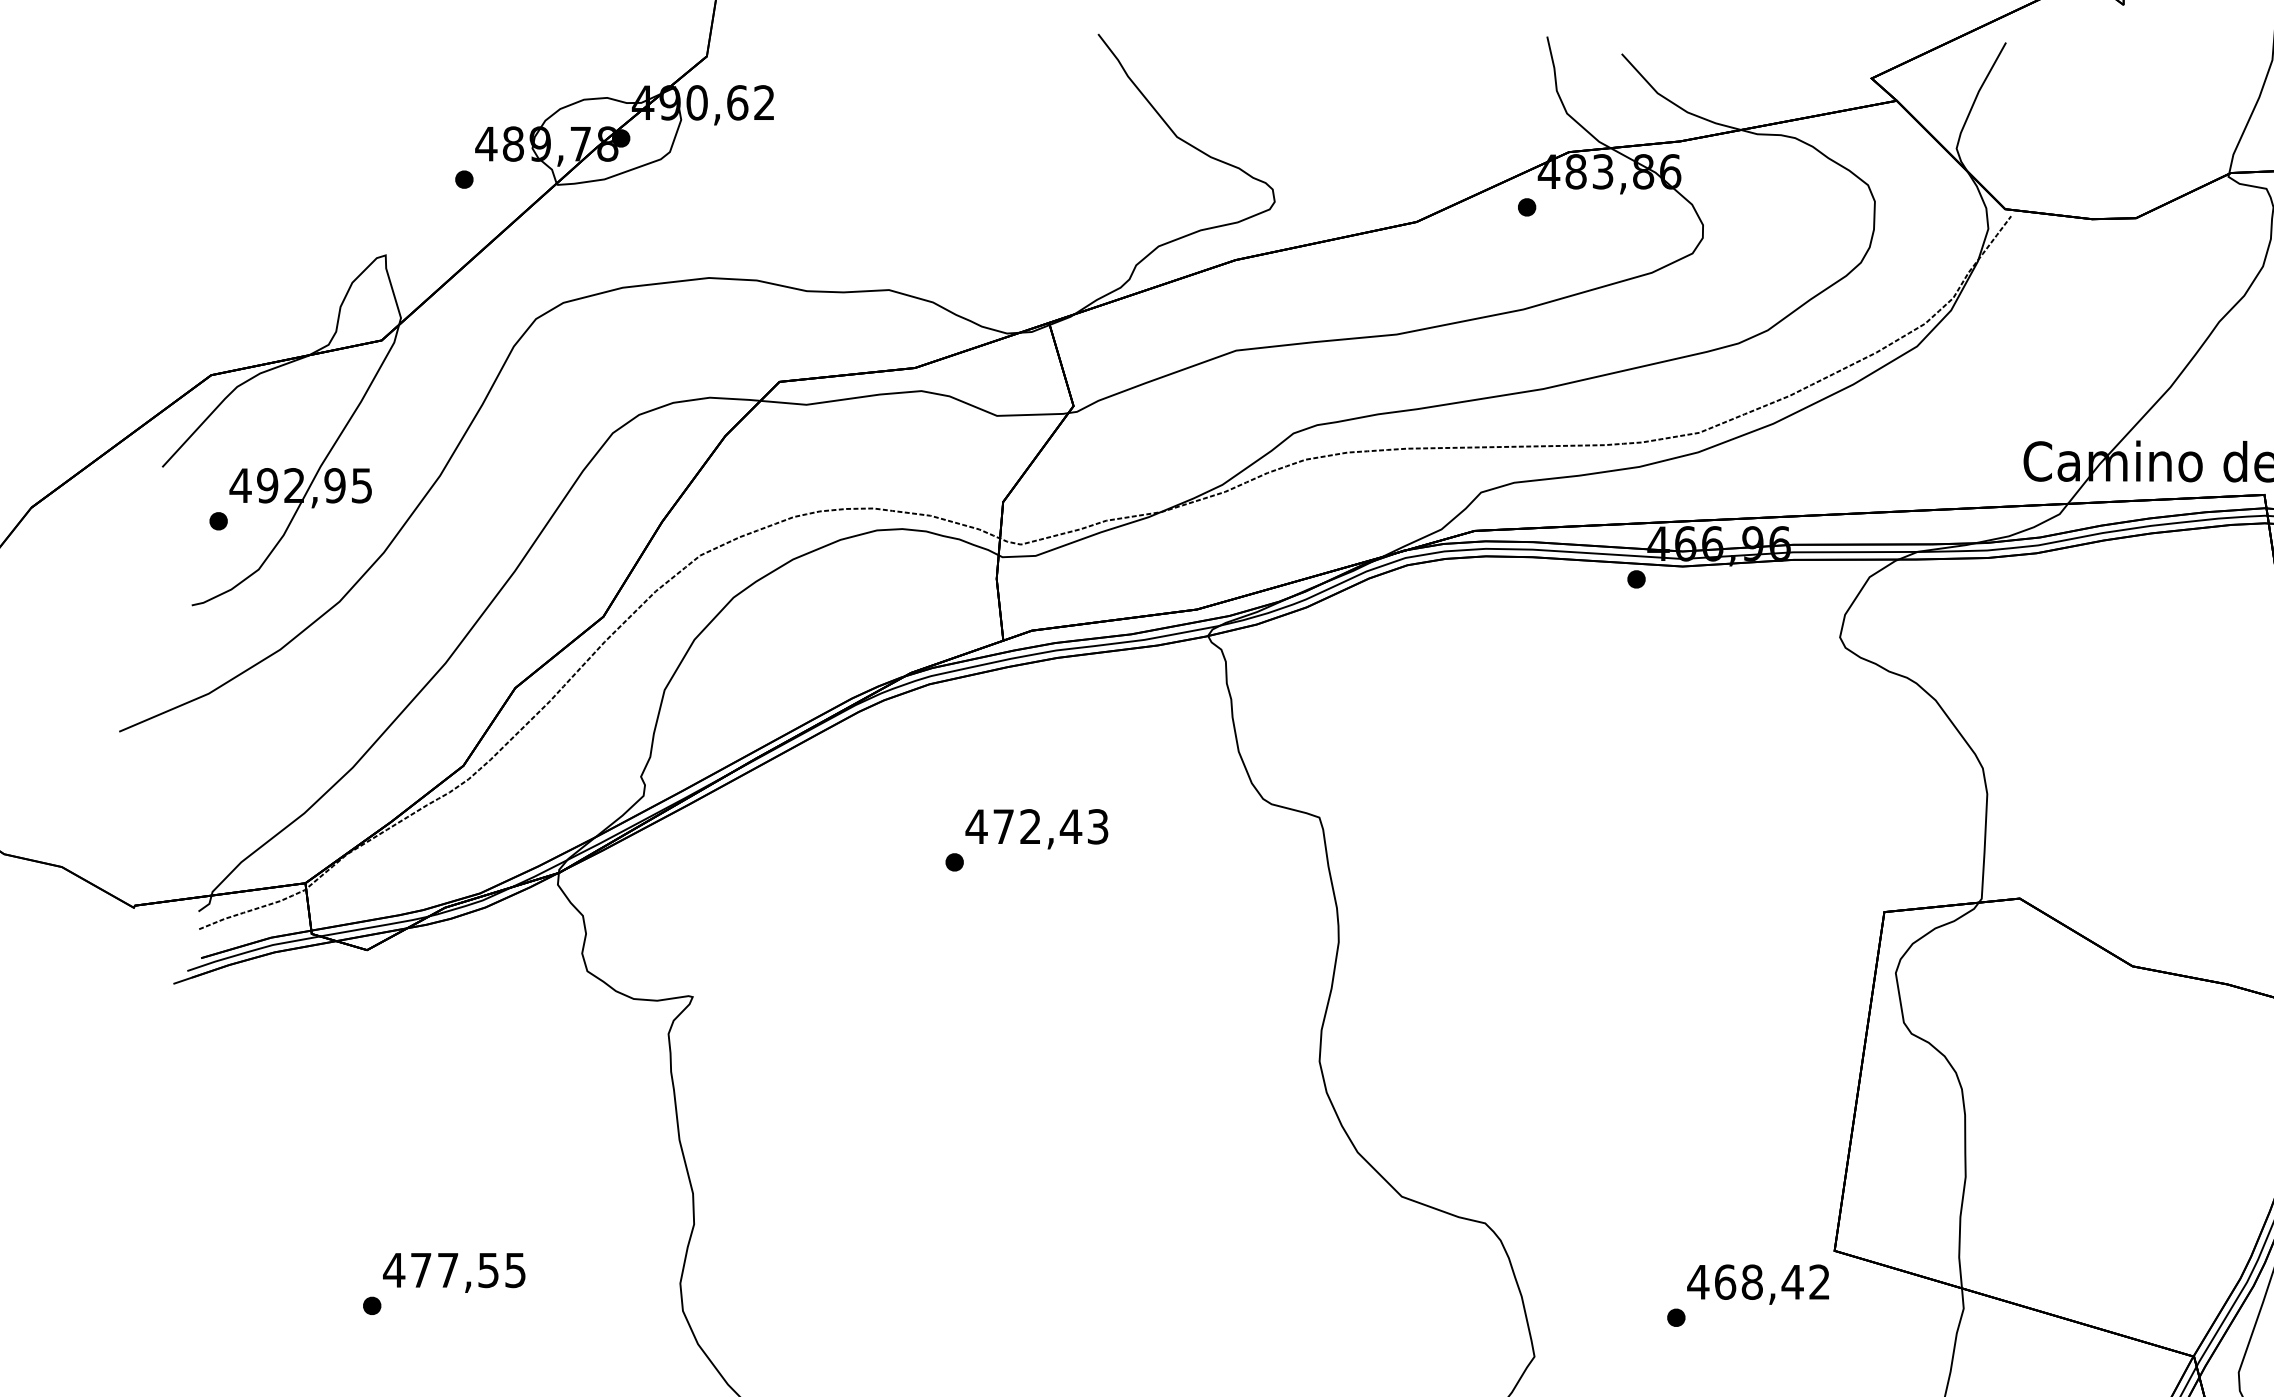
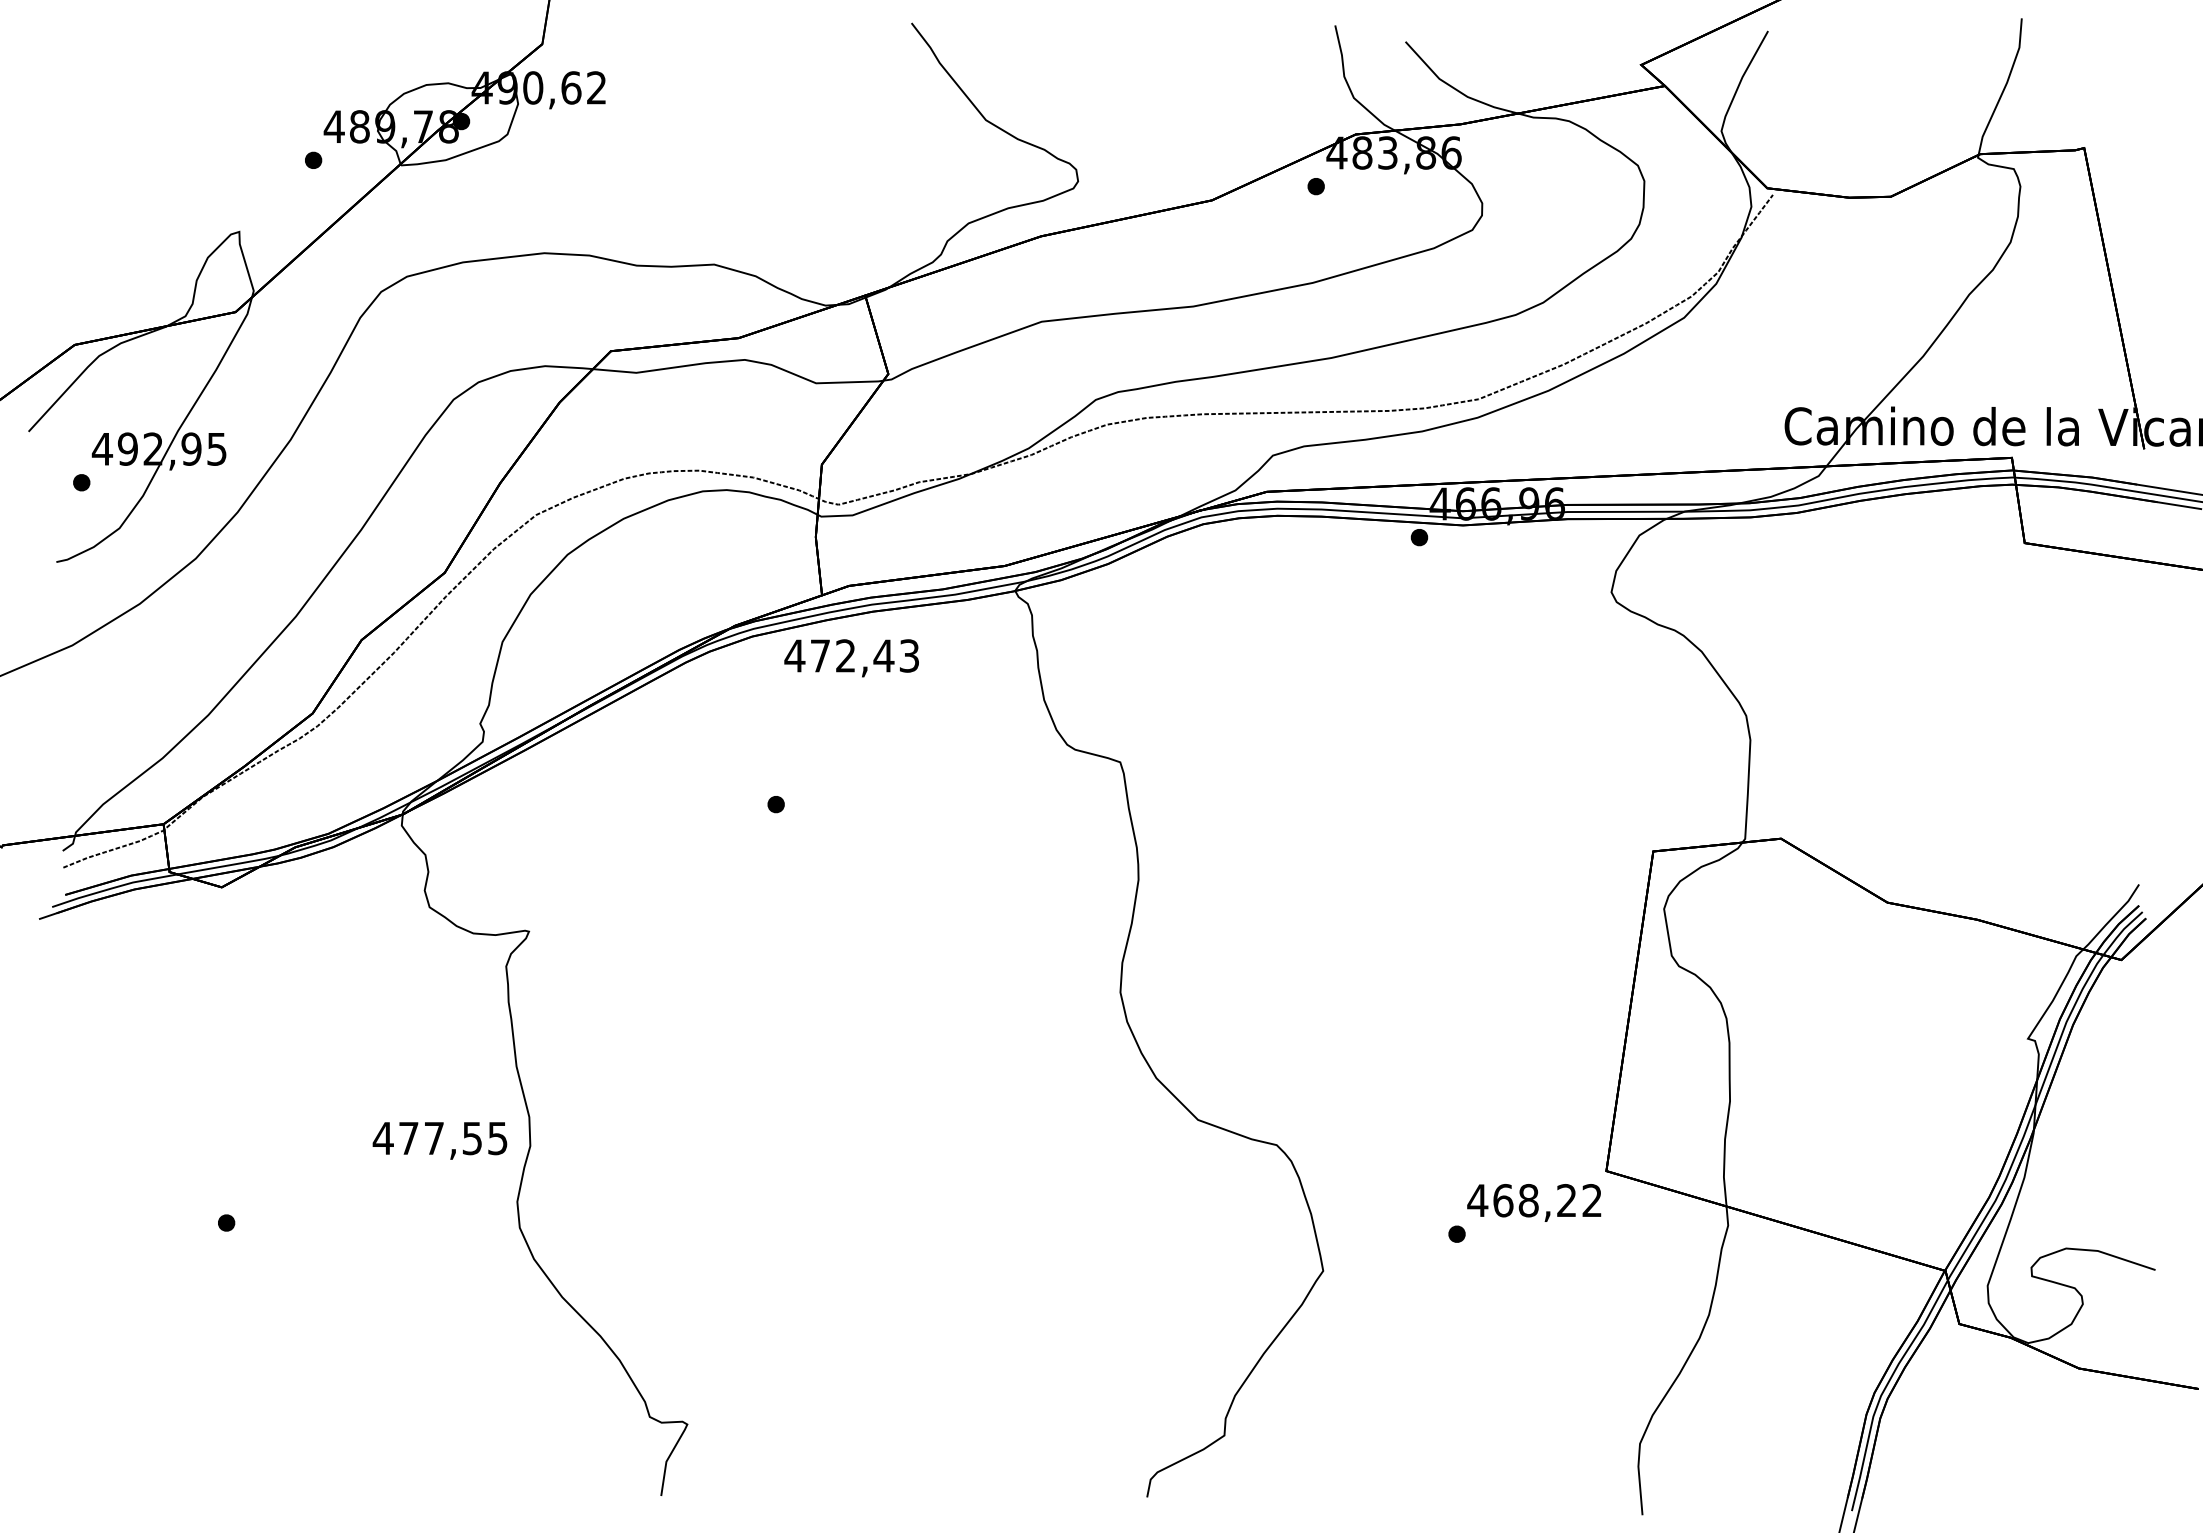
text: (1036, 829) -> (851, 658), moved
text: (453, 1272) -> (439, 1140), moved
text: (1792, 1282) -> (1566, 1200), 468,42 -> 468,22

